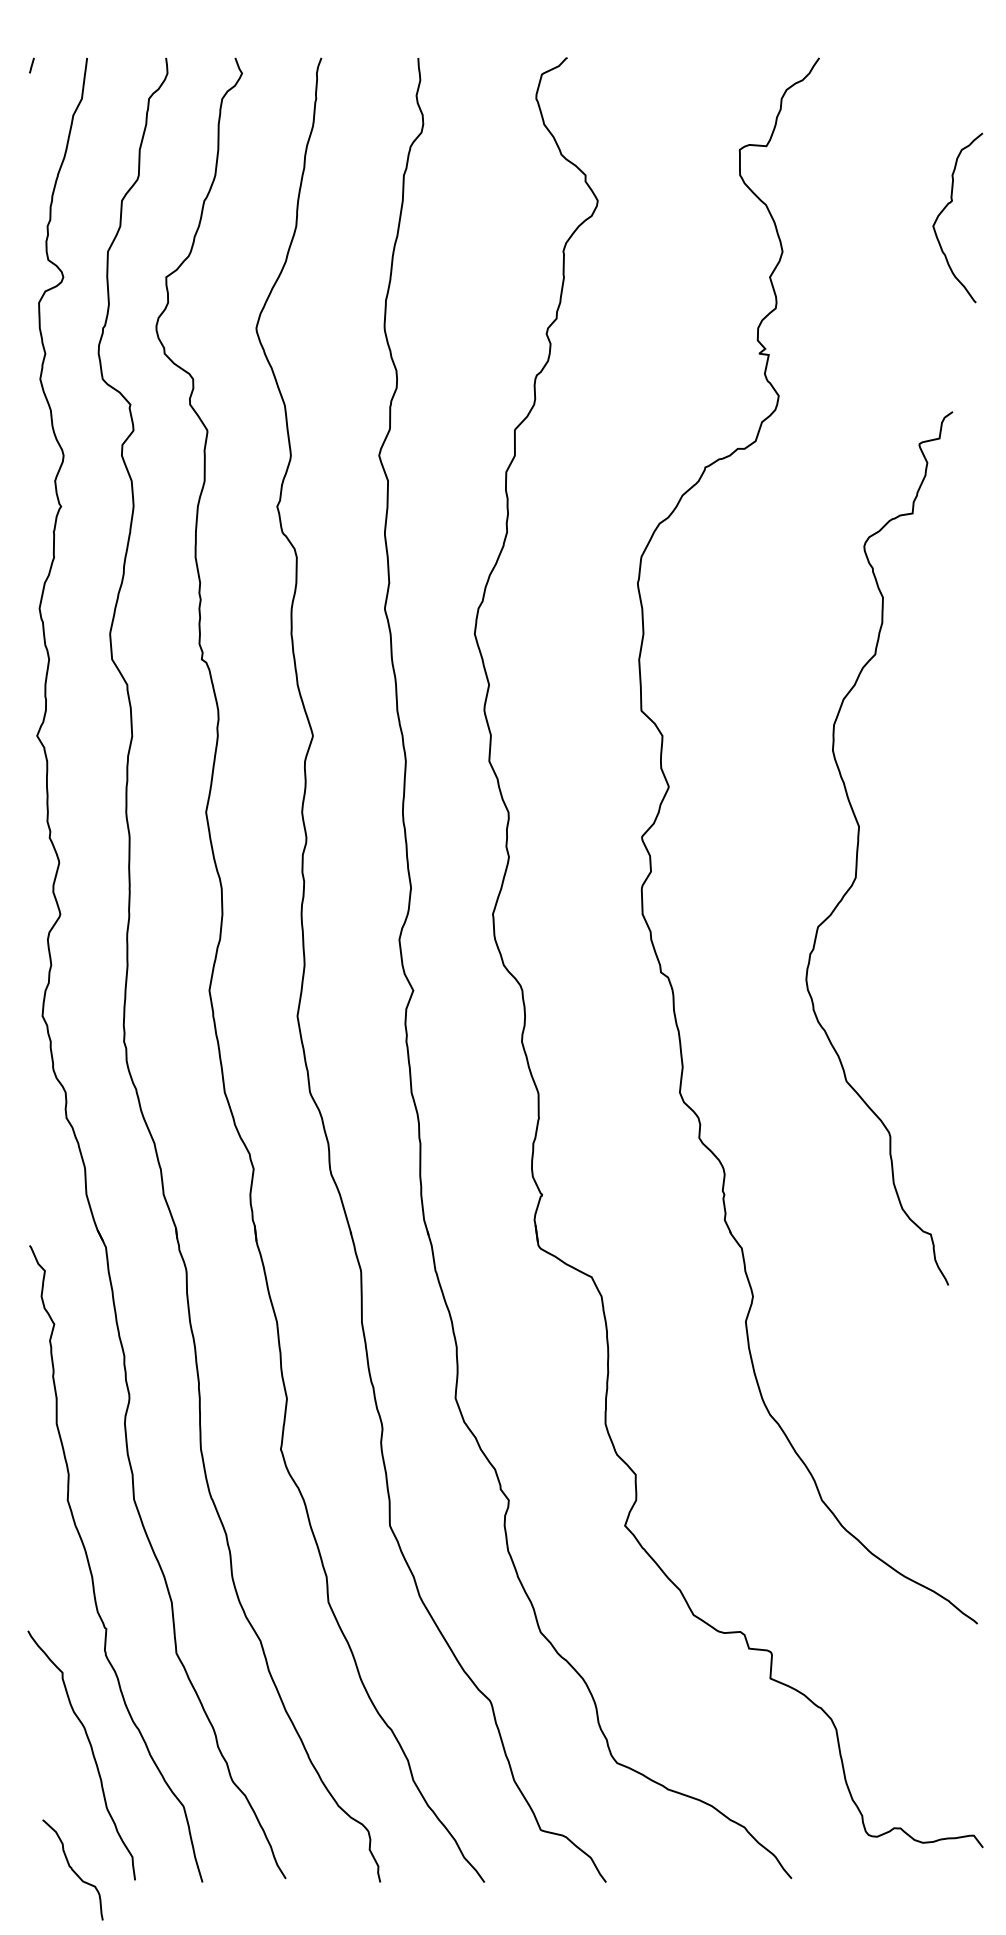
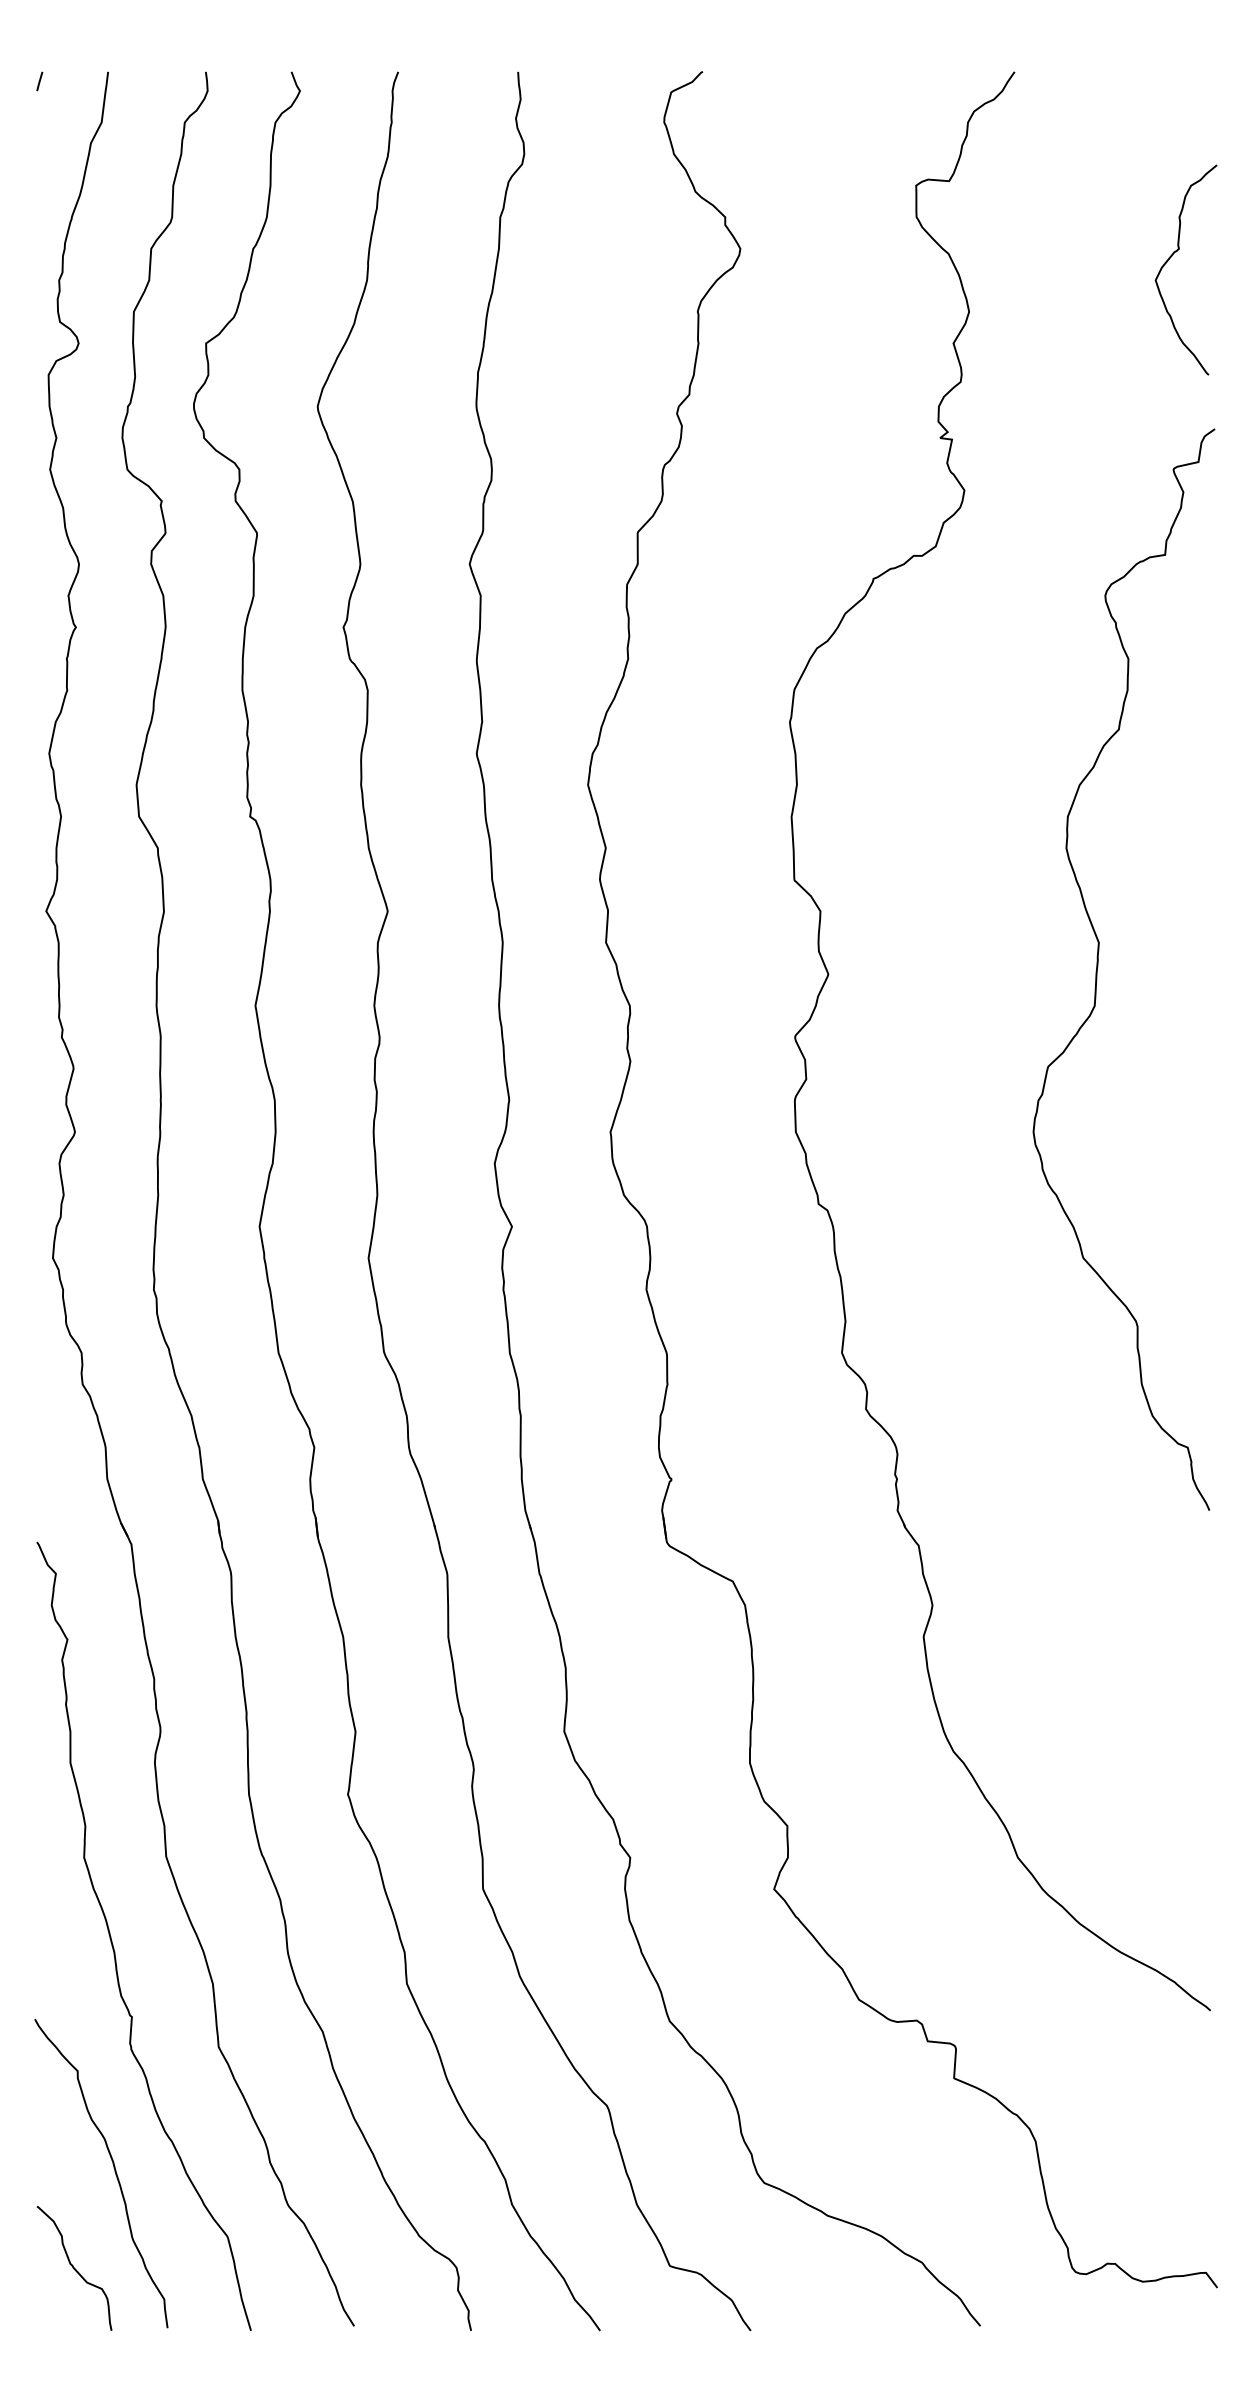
curve: (858, 846) -> (1098, 967), moved
curve: (72, 1870) -> (74, 2268), moved

